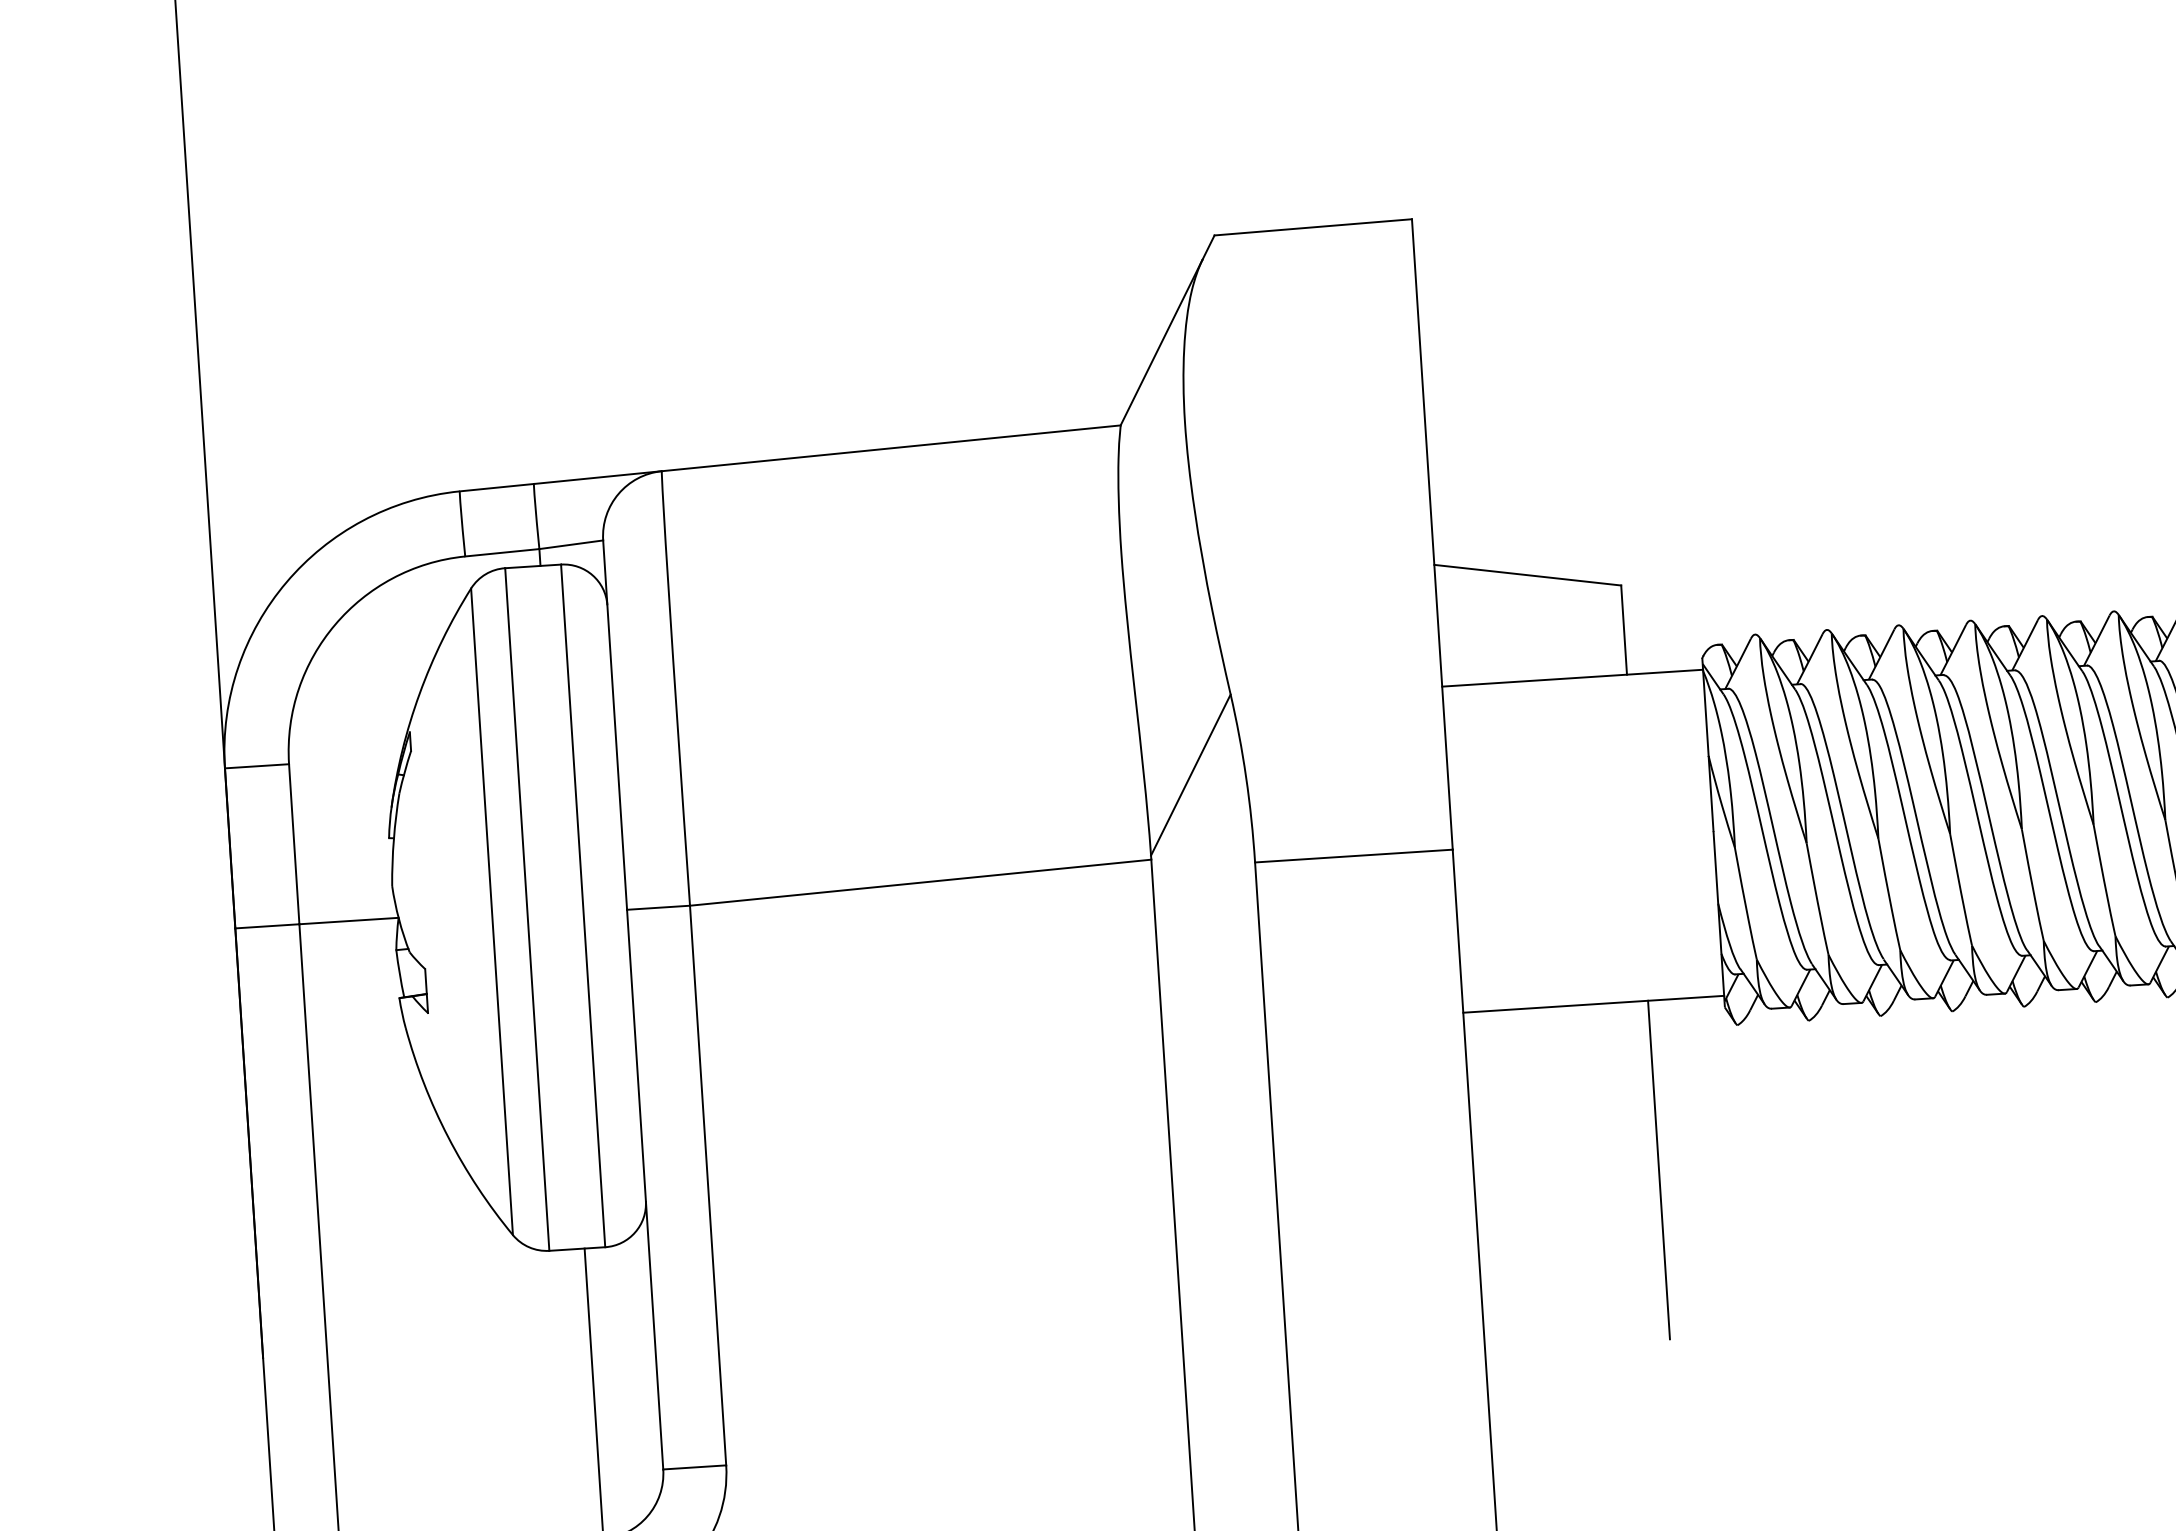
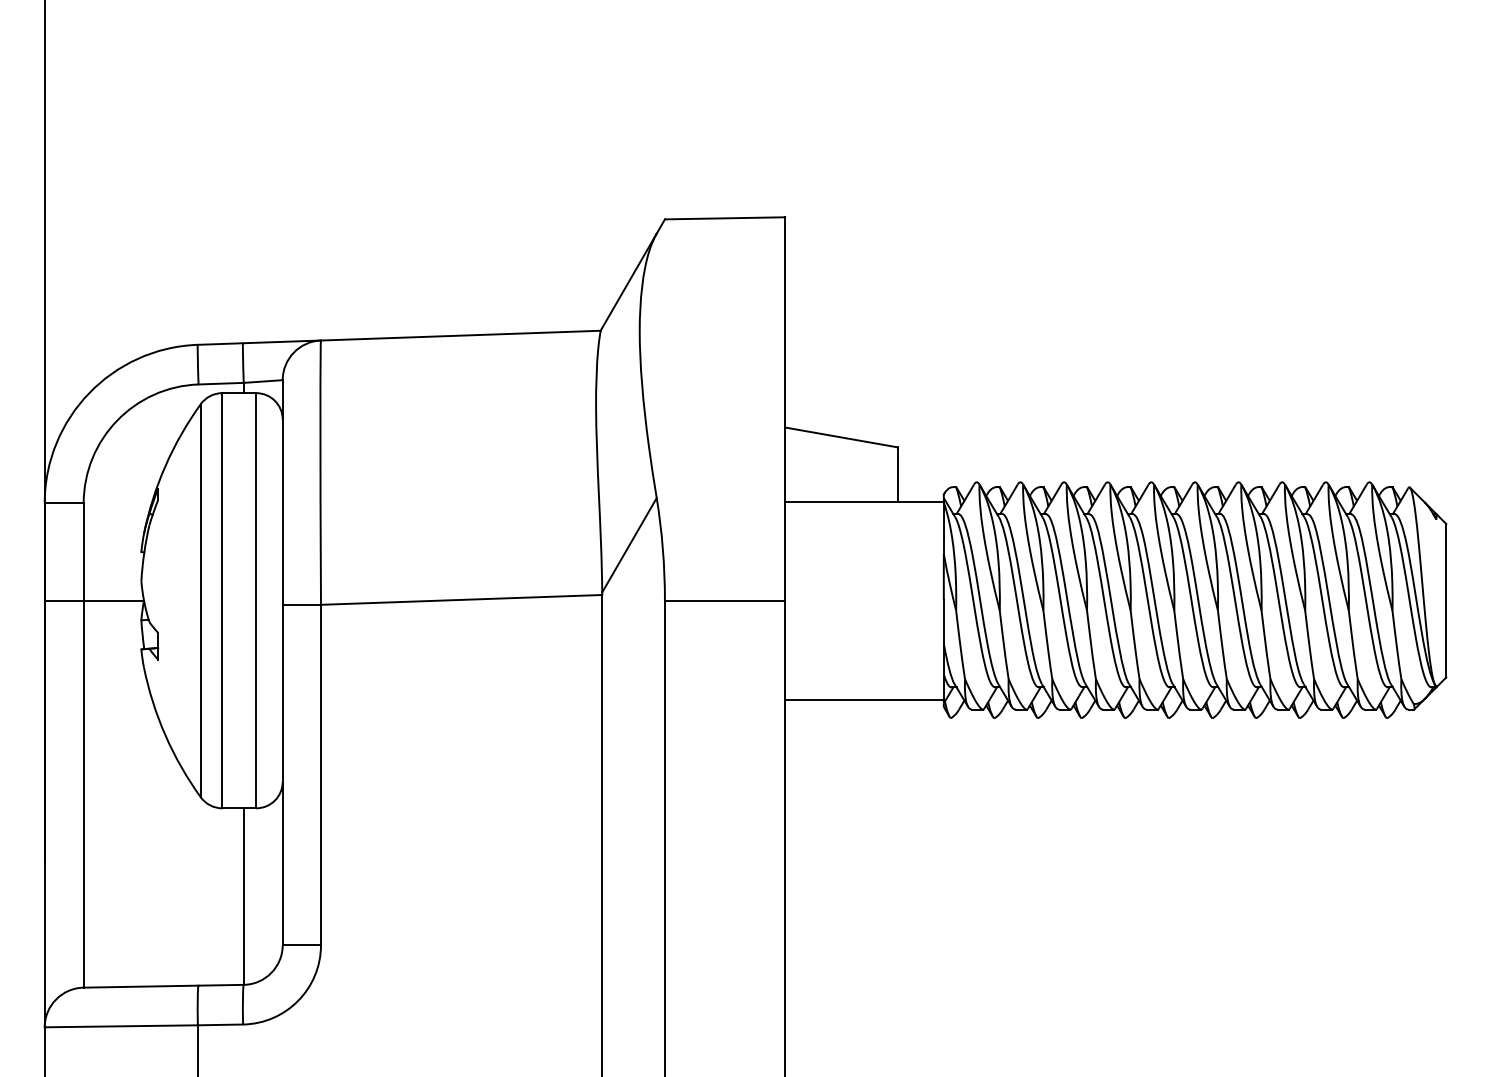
line: (1658, 1169) -> (897, 802), removed

